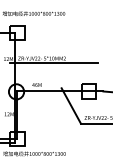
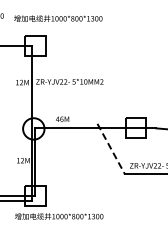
line: (53, 63) -> (86, 88), removed
line: (71, 106) -> (111, 149), solid -> dashed

